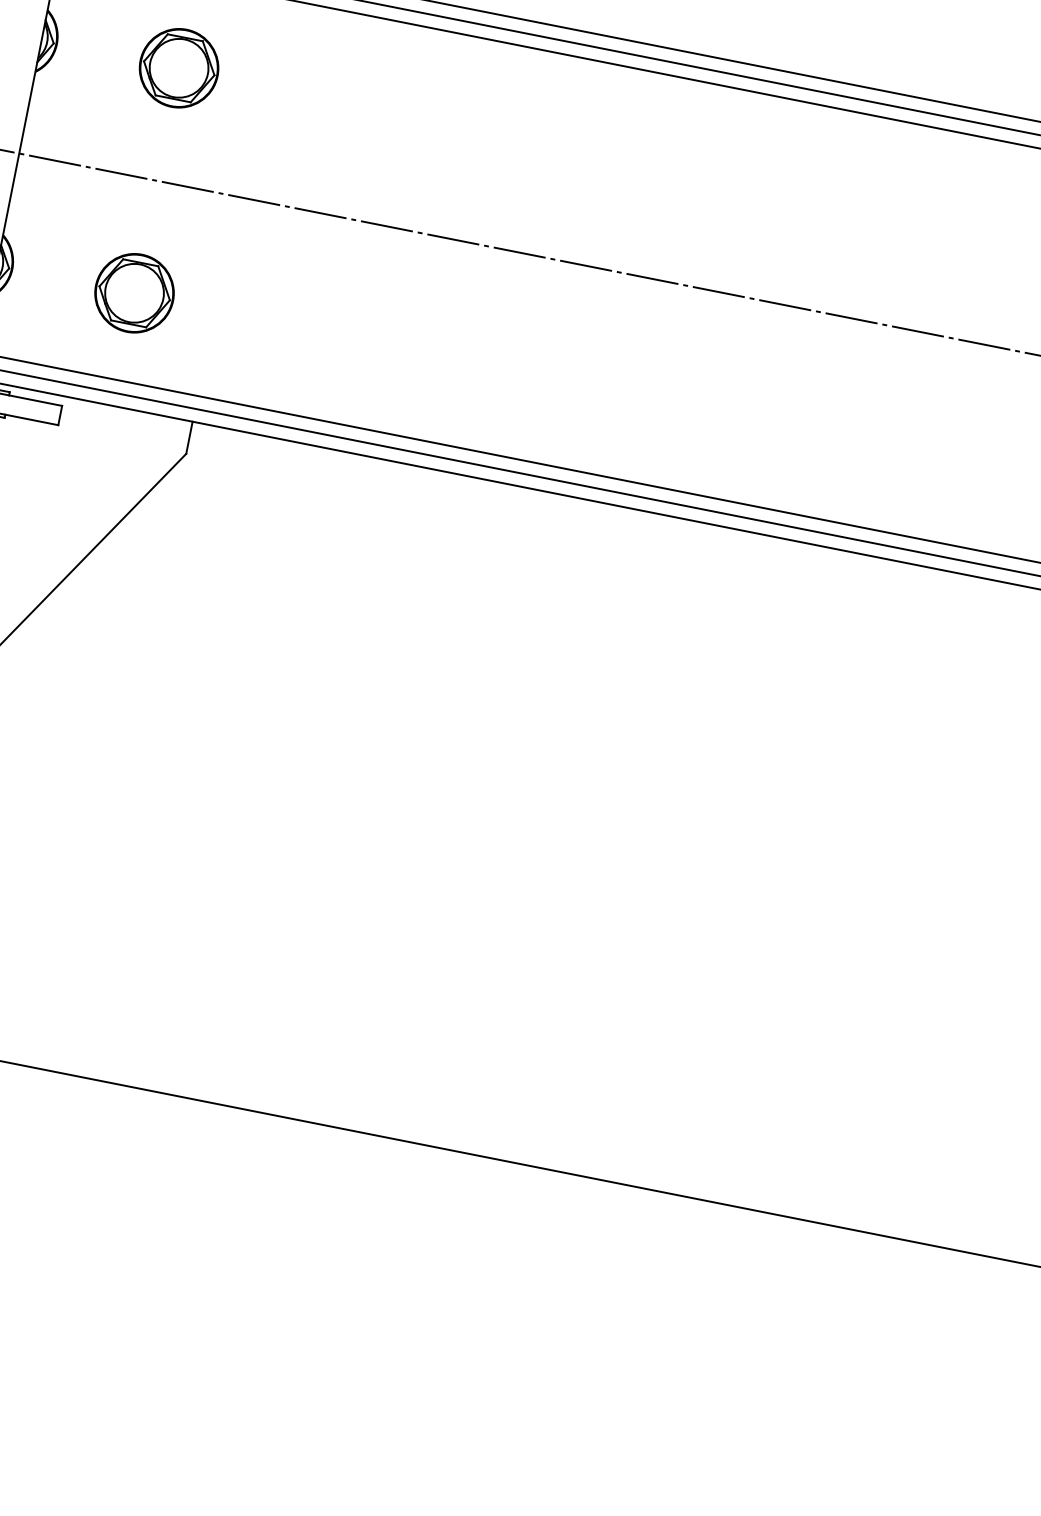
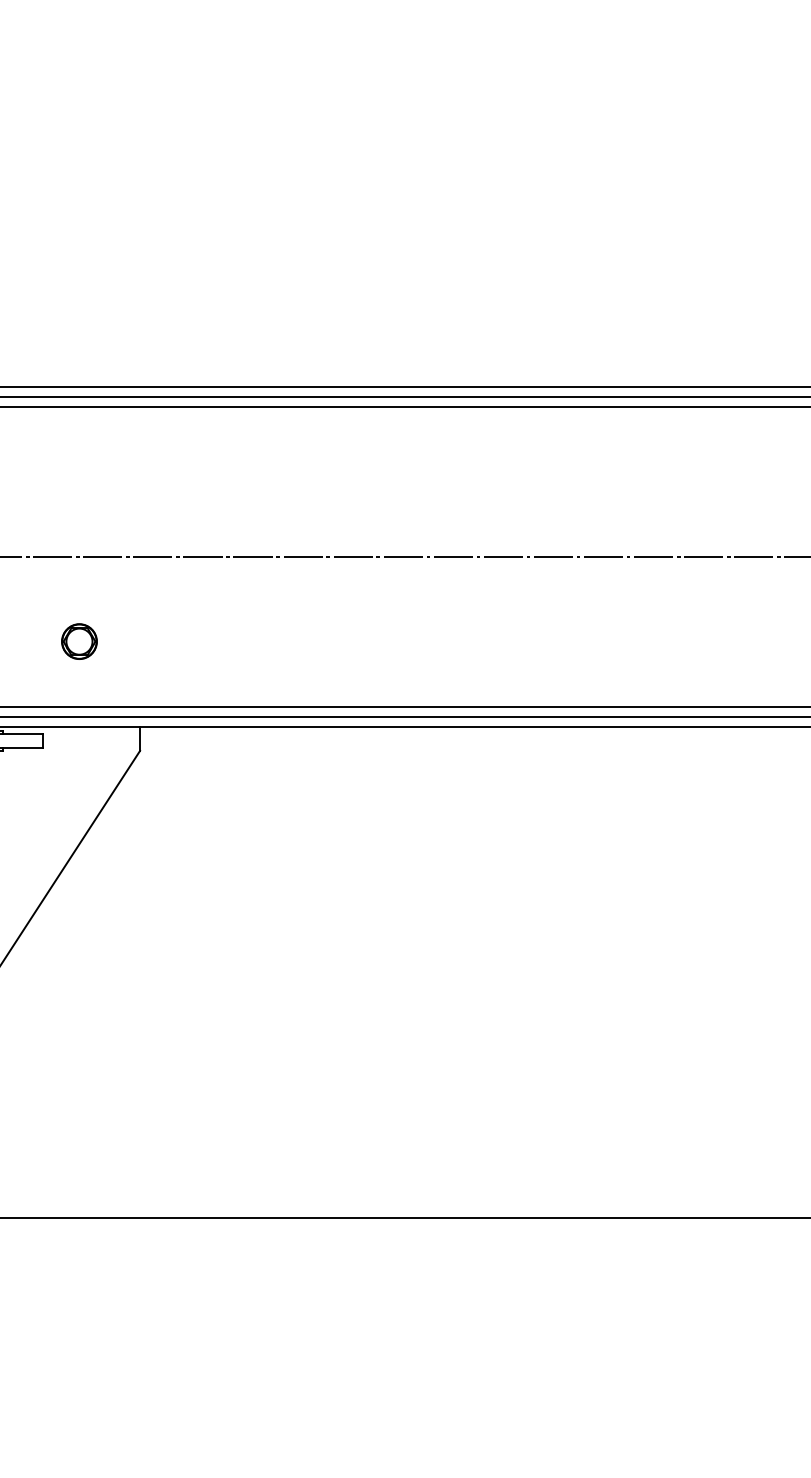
part: (179, 67) -> (79, 471), removed
part: (134, 292) -> (79, 641), size x0.6

